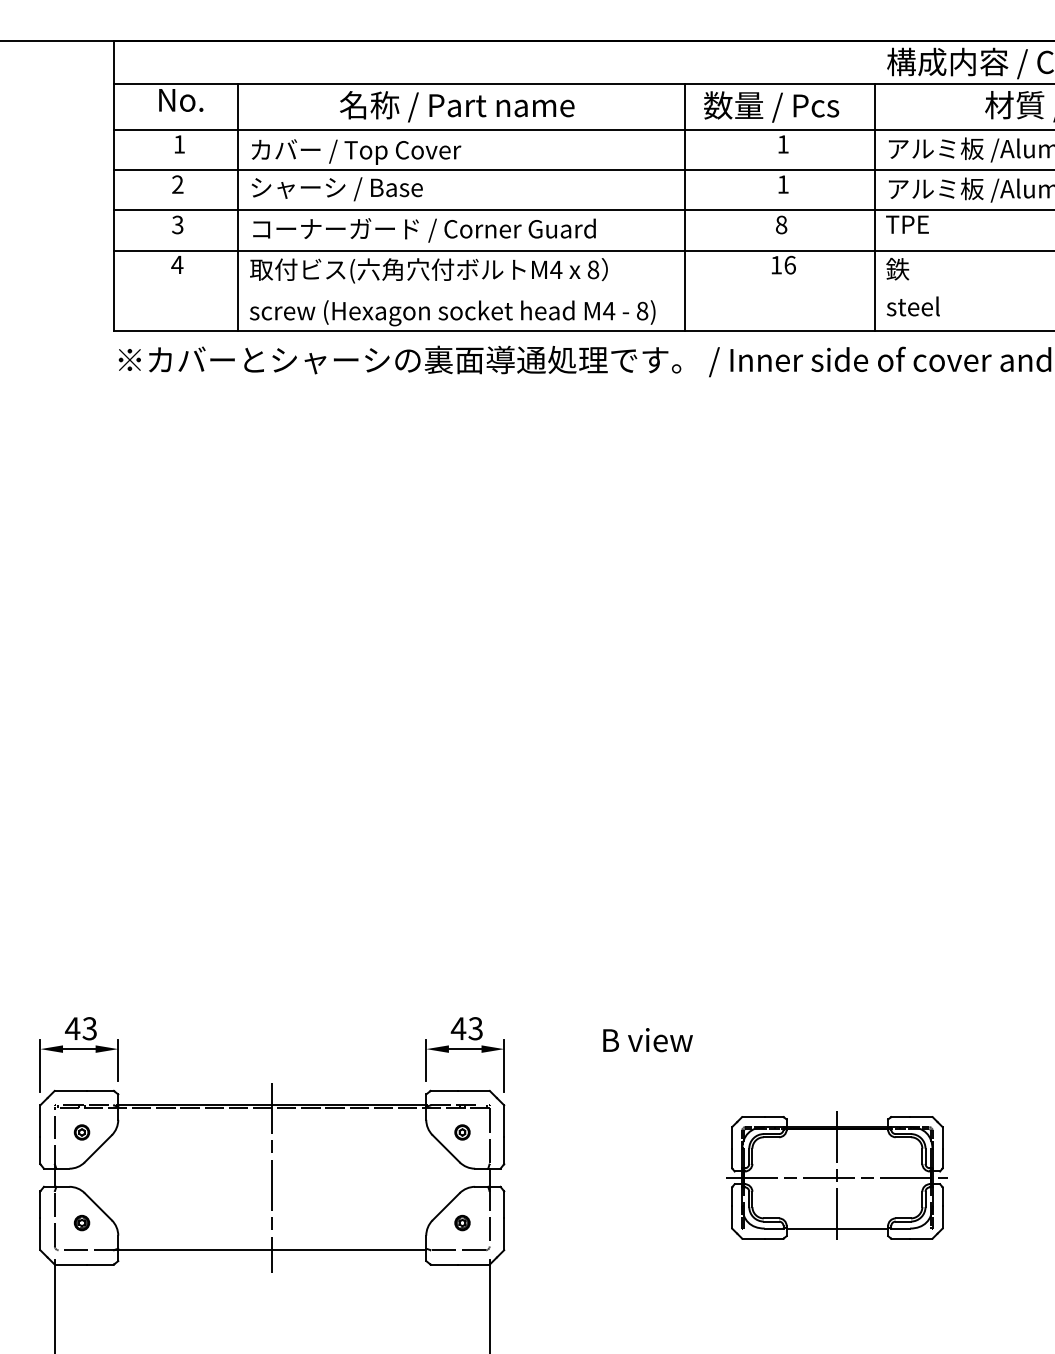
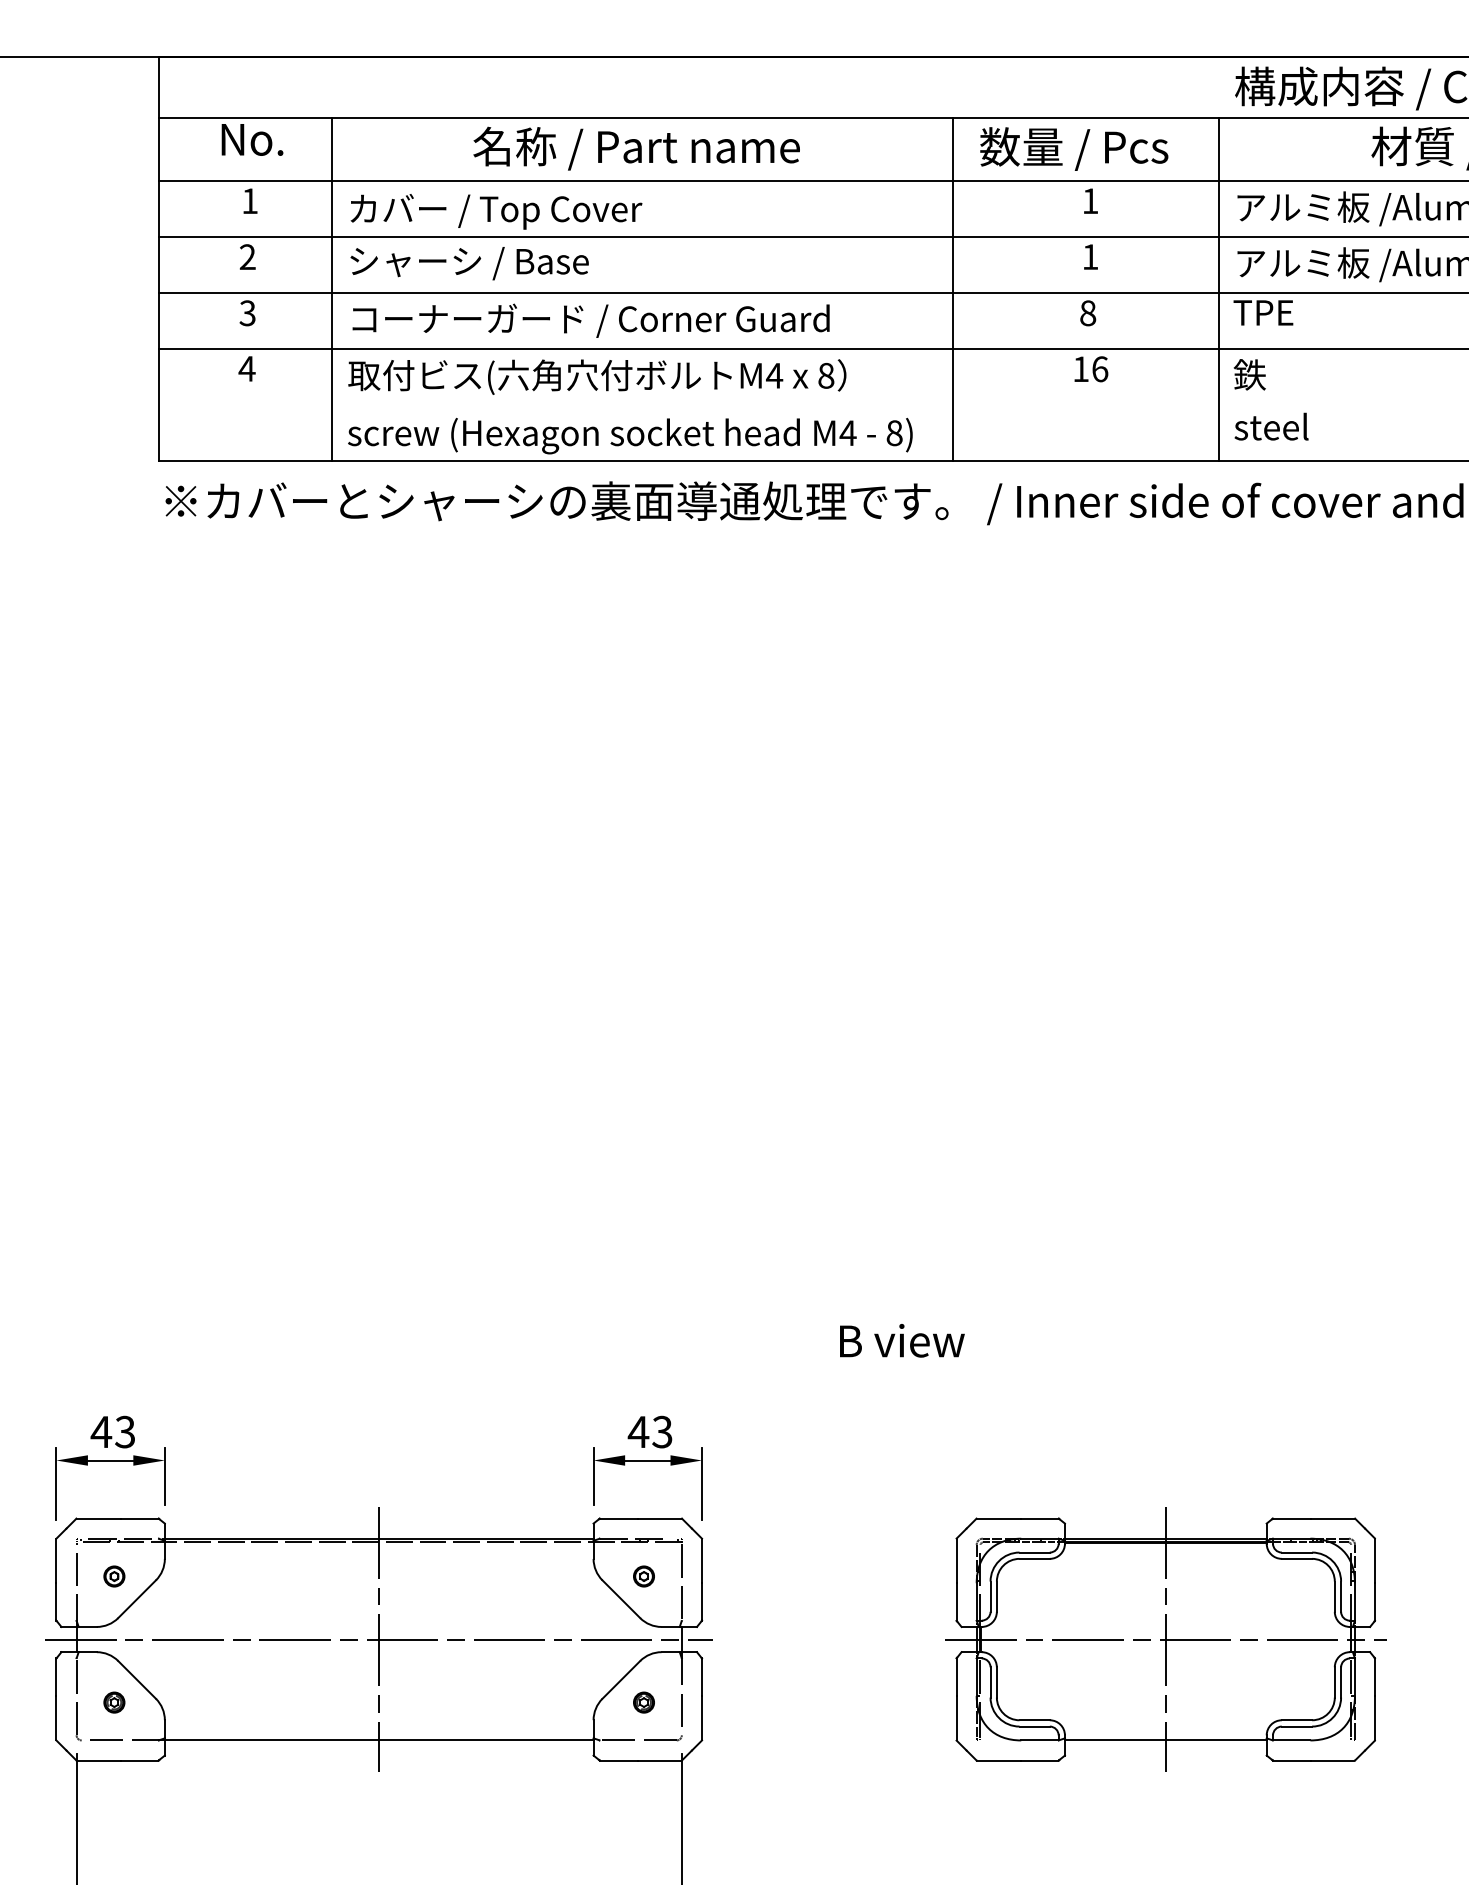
text: (647, 1040) -> (901, 1341), moved
part: (837, 1177) -> (1166, 1639), size x1.43
line: (272, 1178) -> (379, 1640), added

